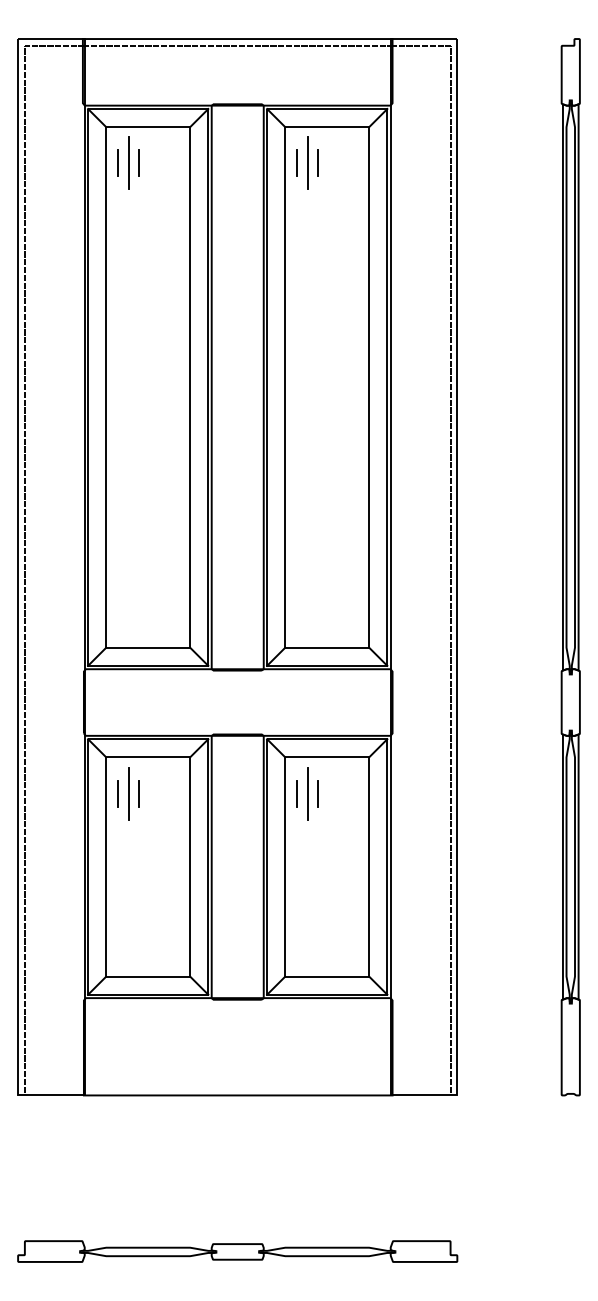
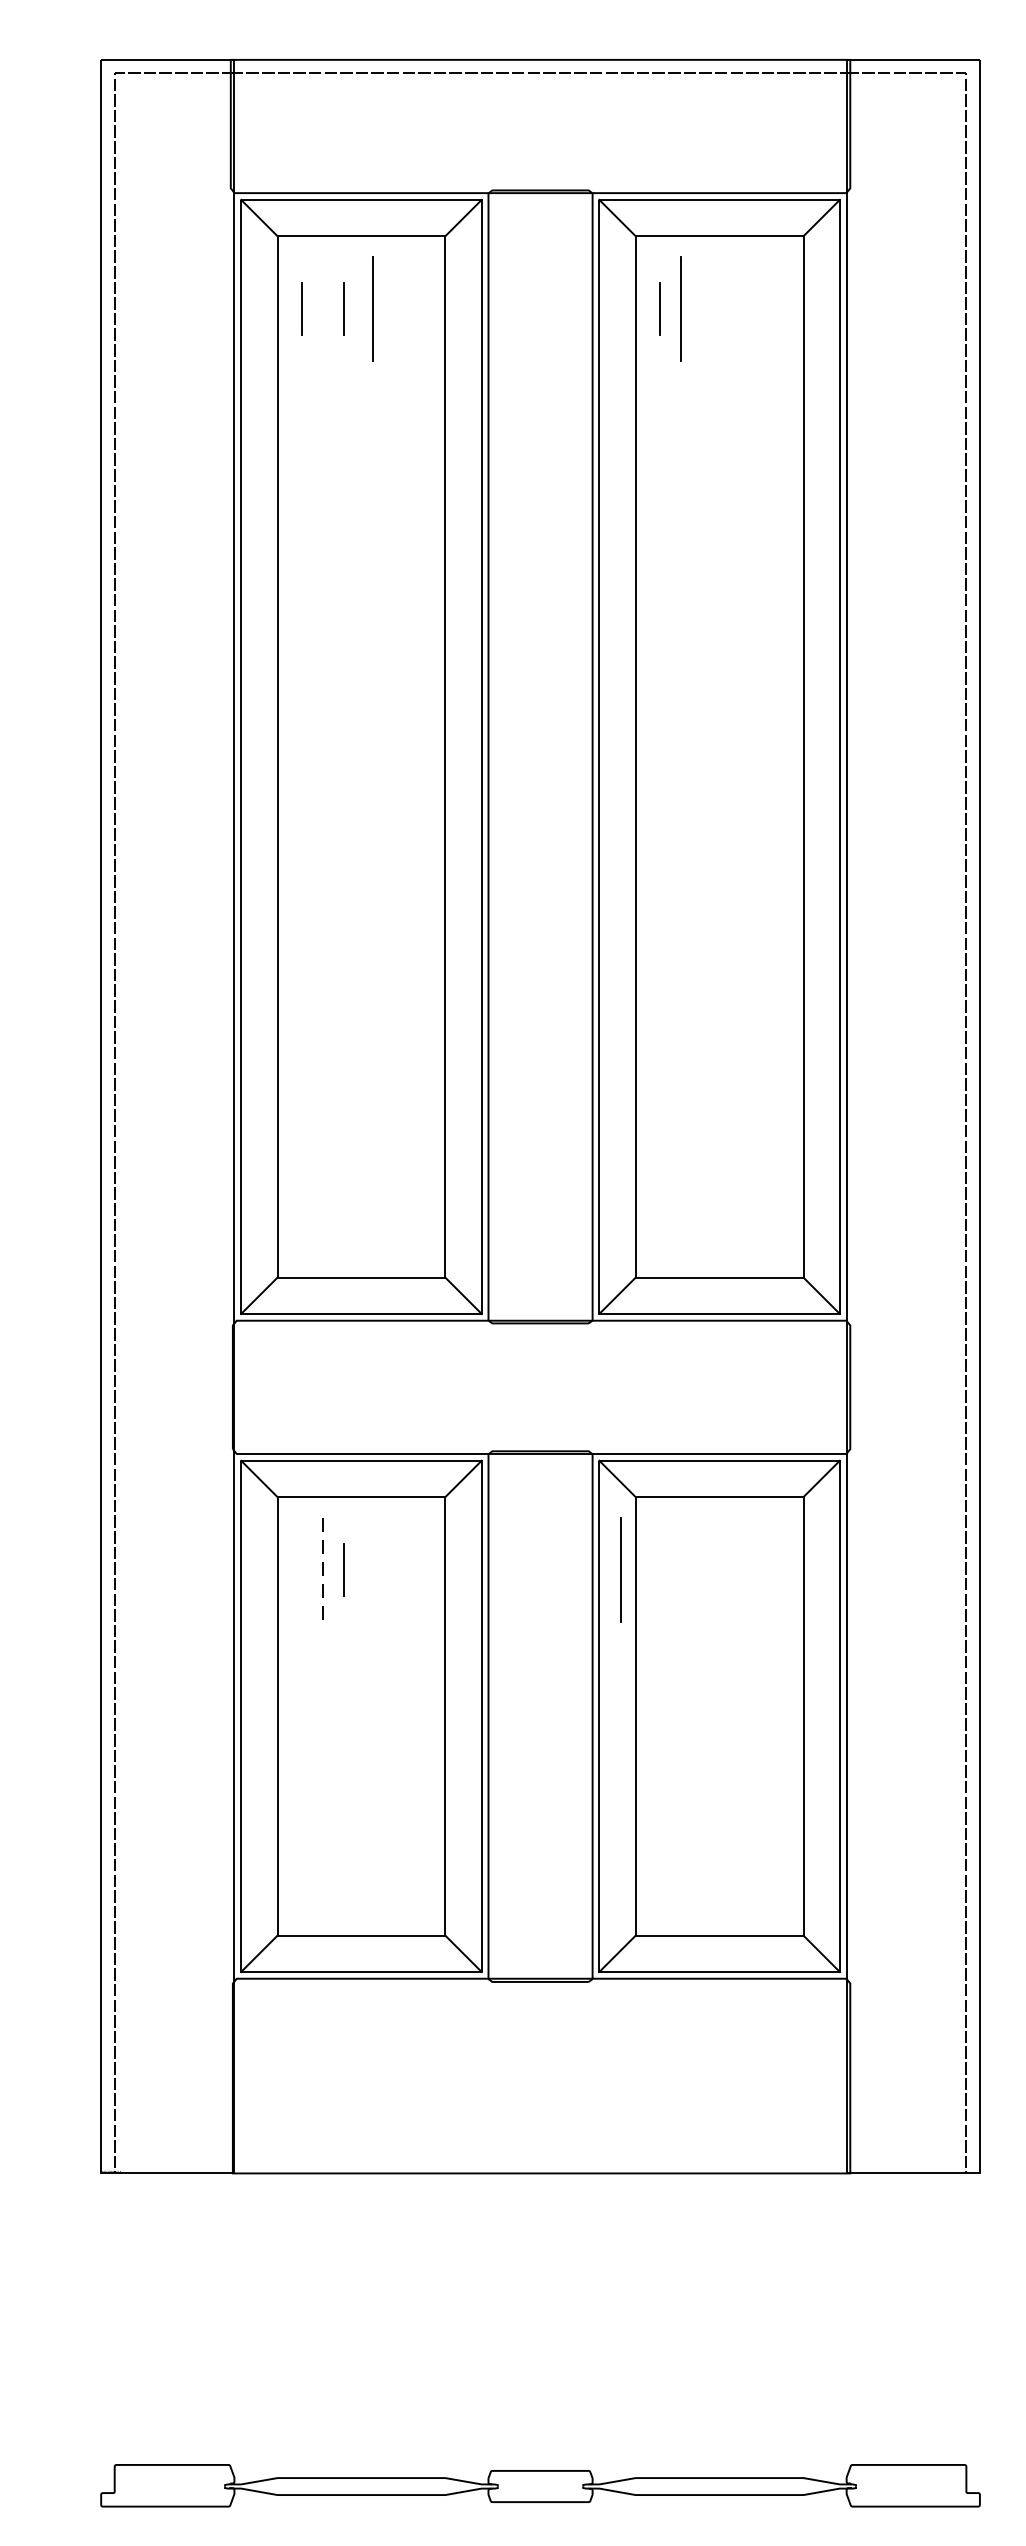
line: (128, 162) -> (372, 306), moved
line: (317, 162) -> (700, 306), removed
line: (118, 793) -> (302, 1569), removed
line: (297, 793) -> (660, 1569), removed
line: (307, 793) -> (620, 1569), moved
line: (318, 793) -> (702, 1569), removed
line: (128, 794) -> (322, 1571), solid -> dashed

